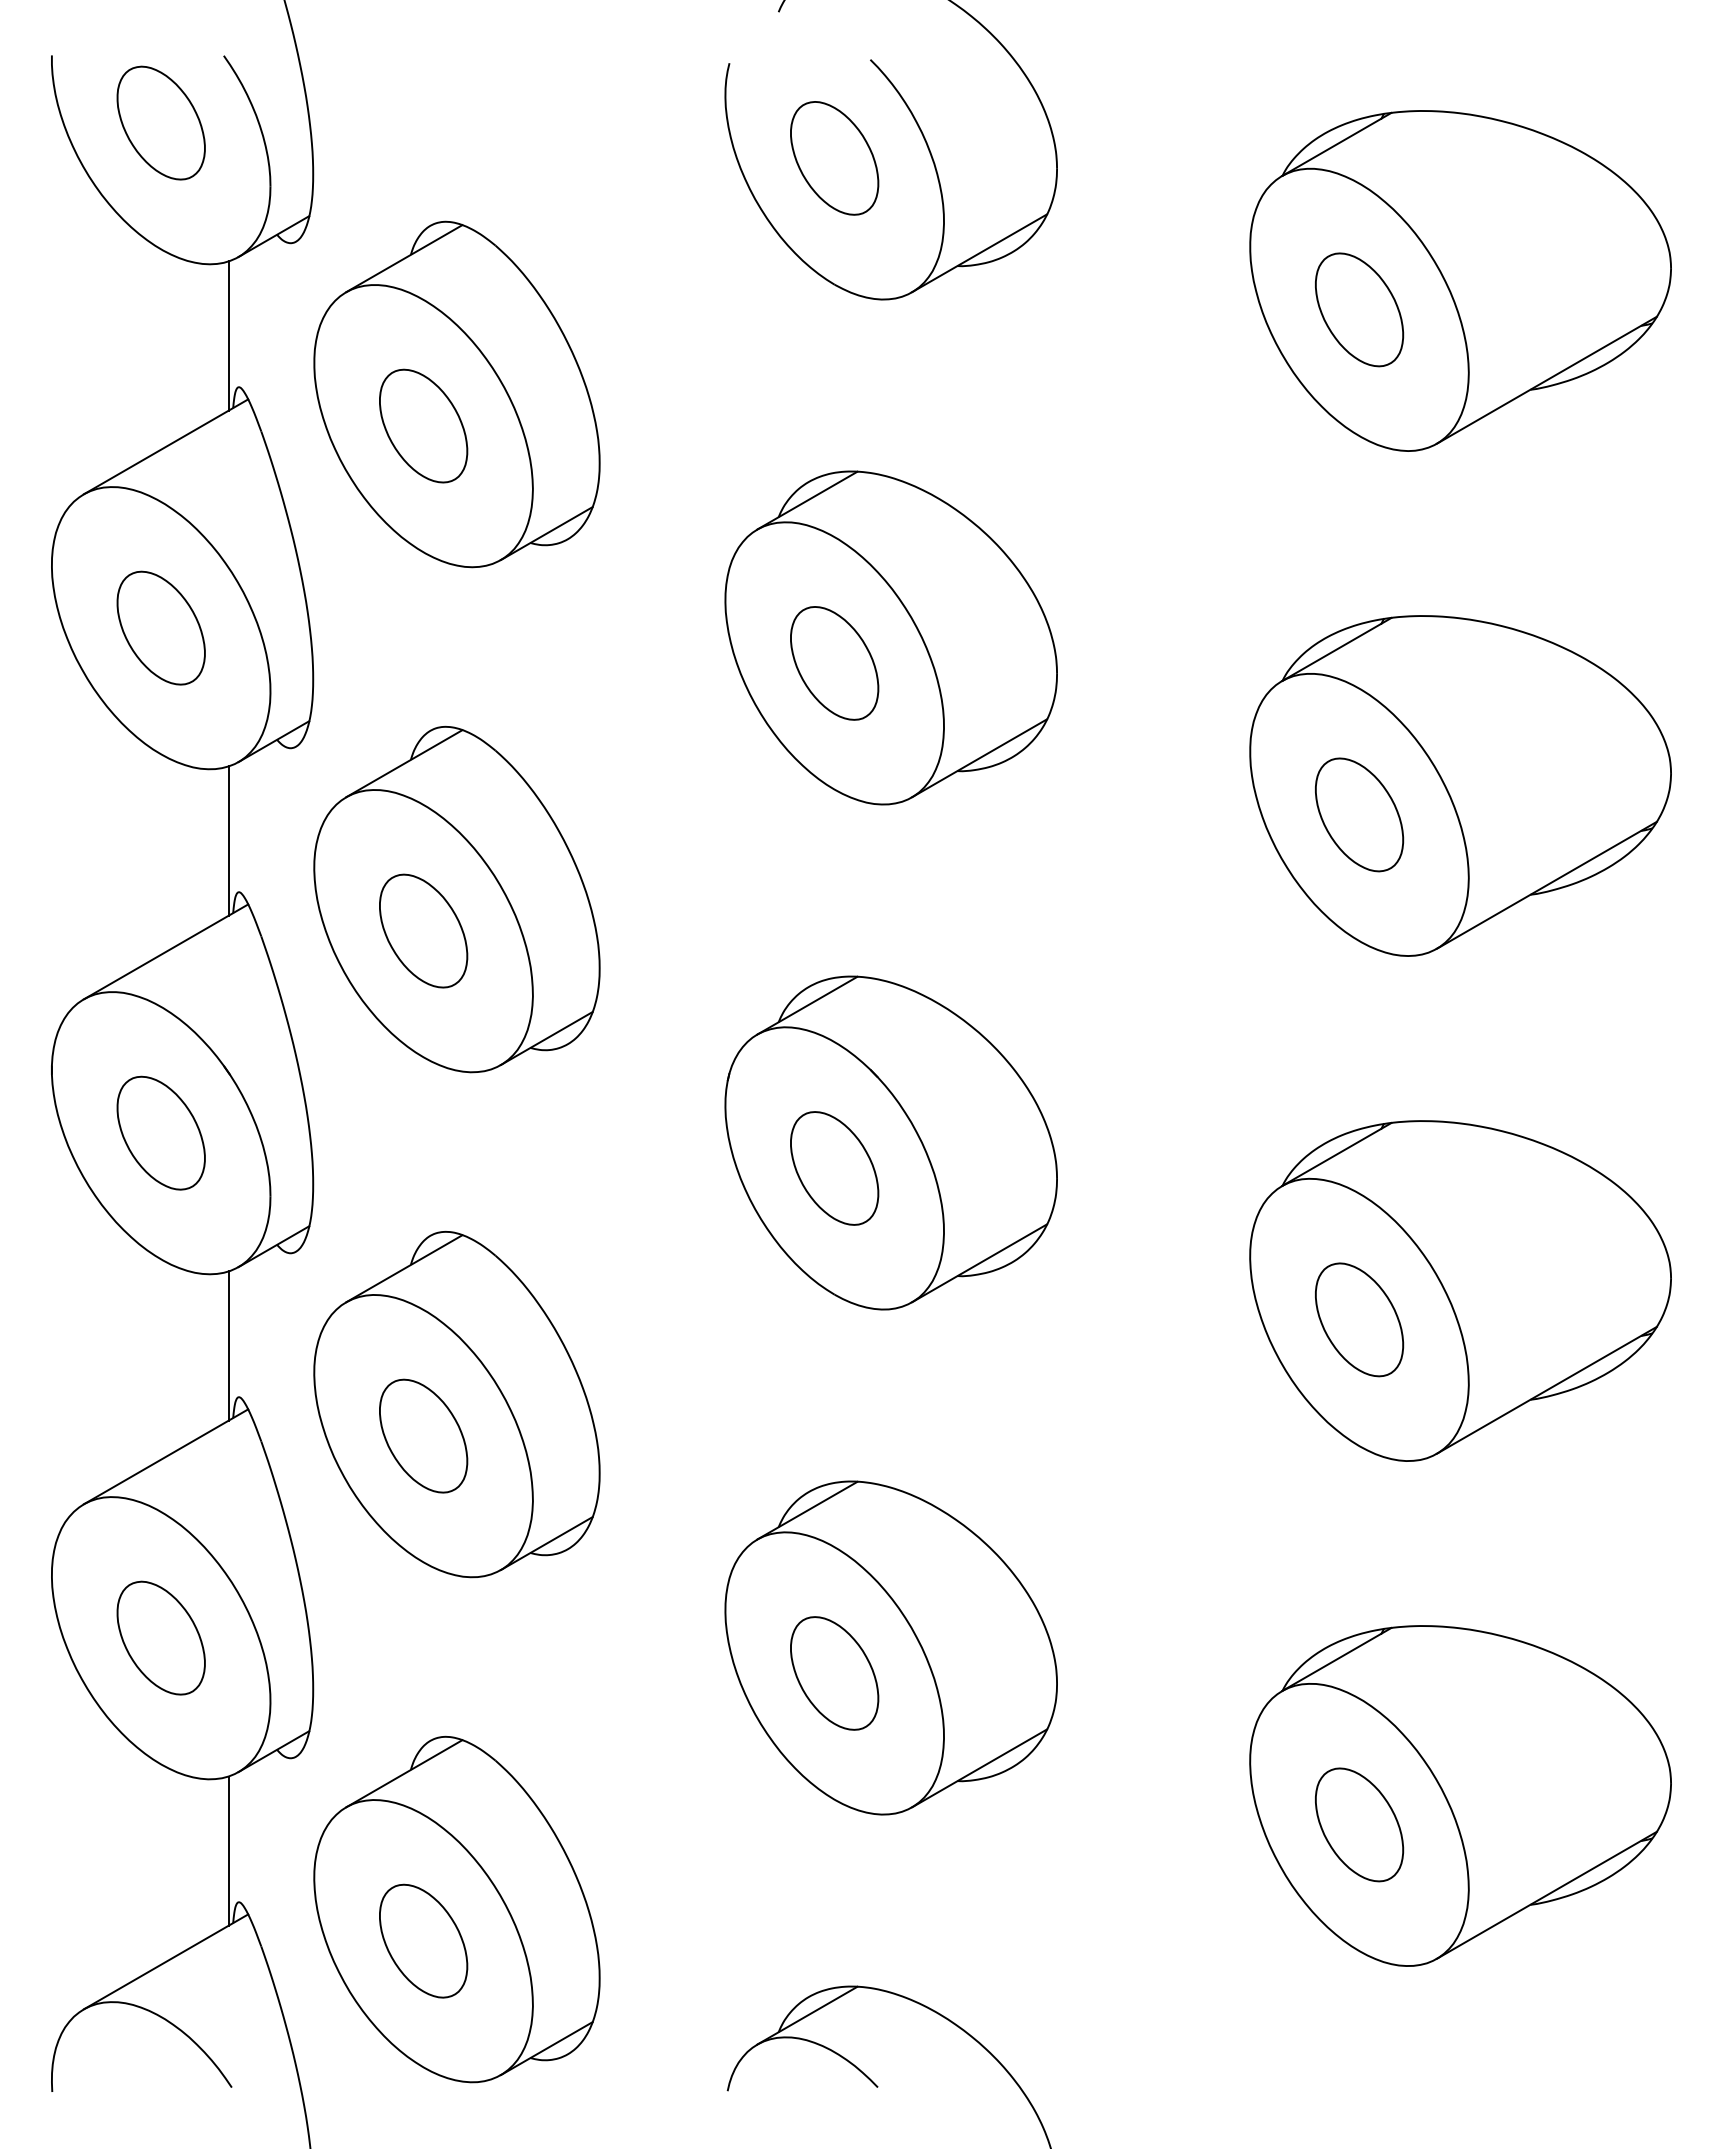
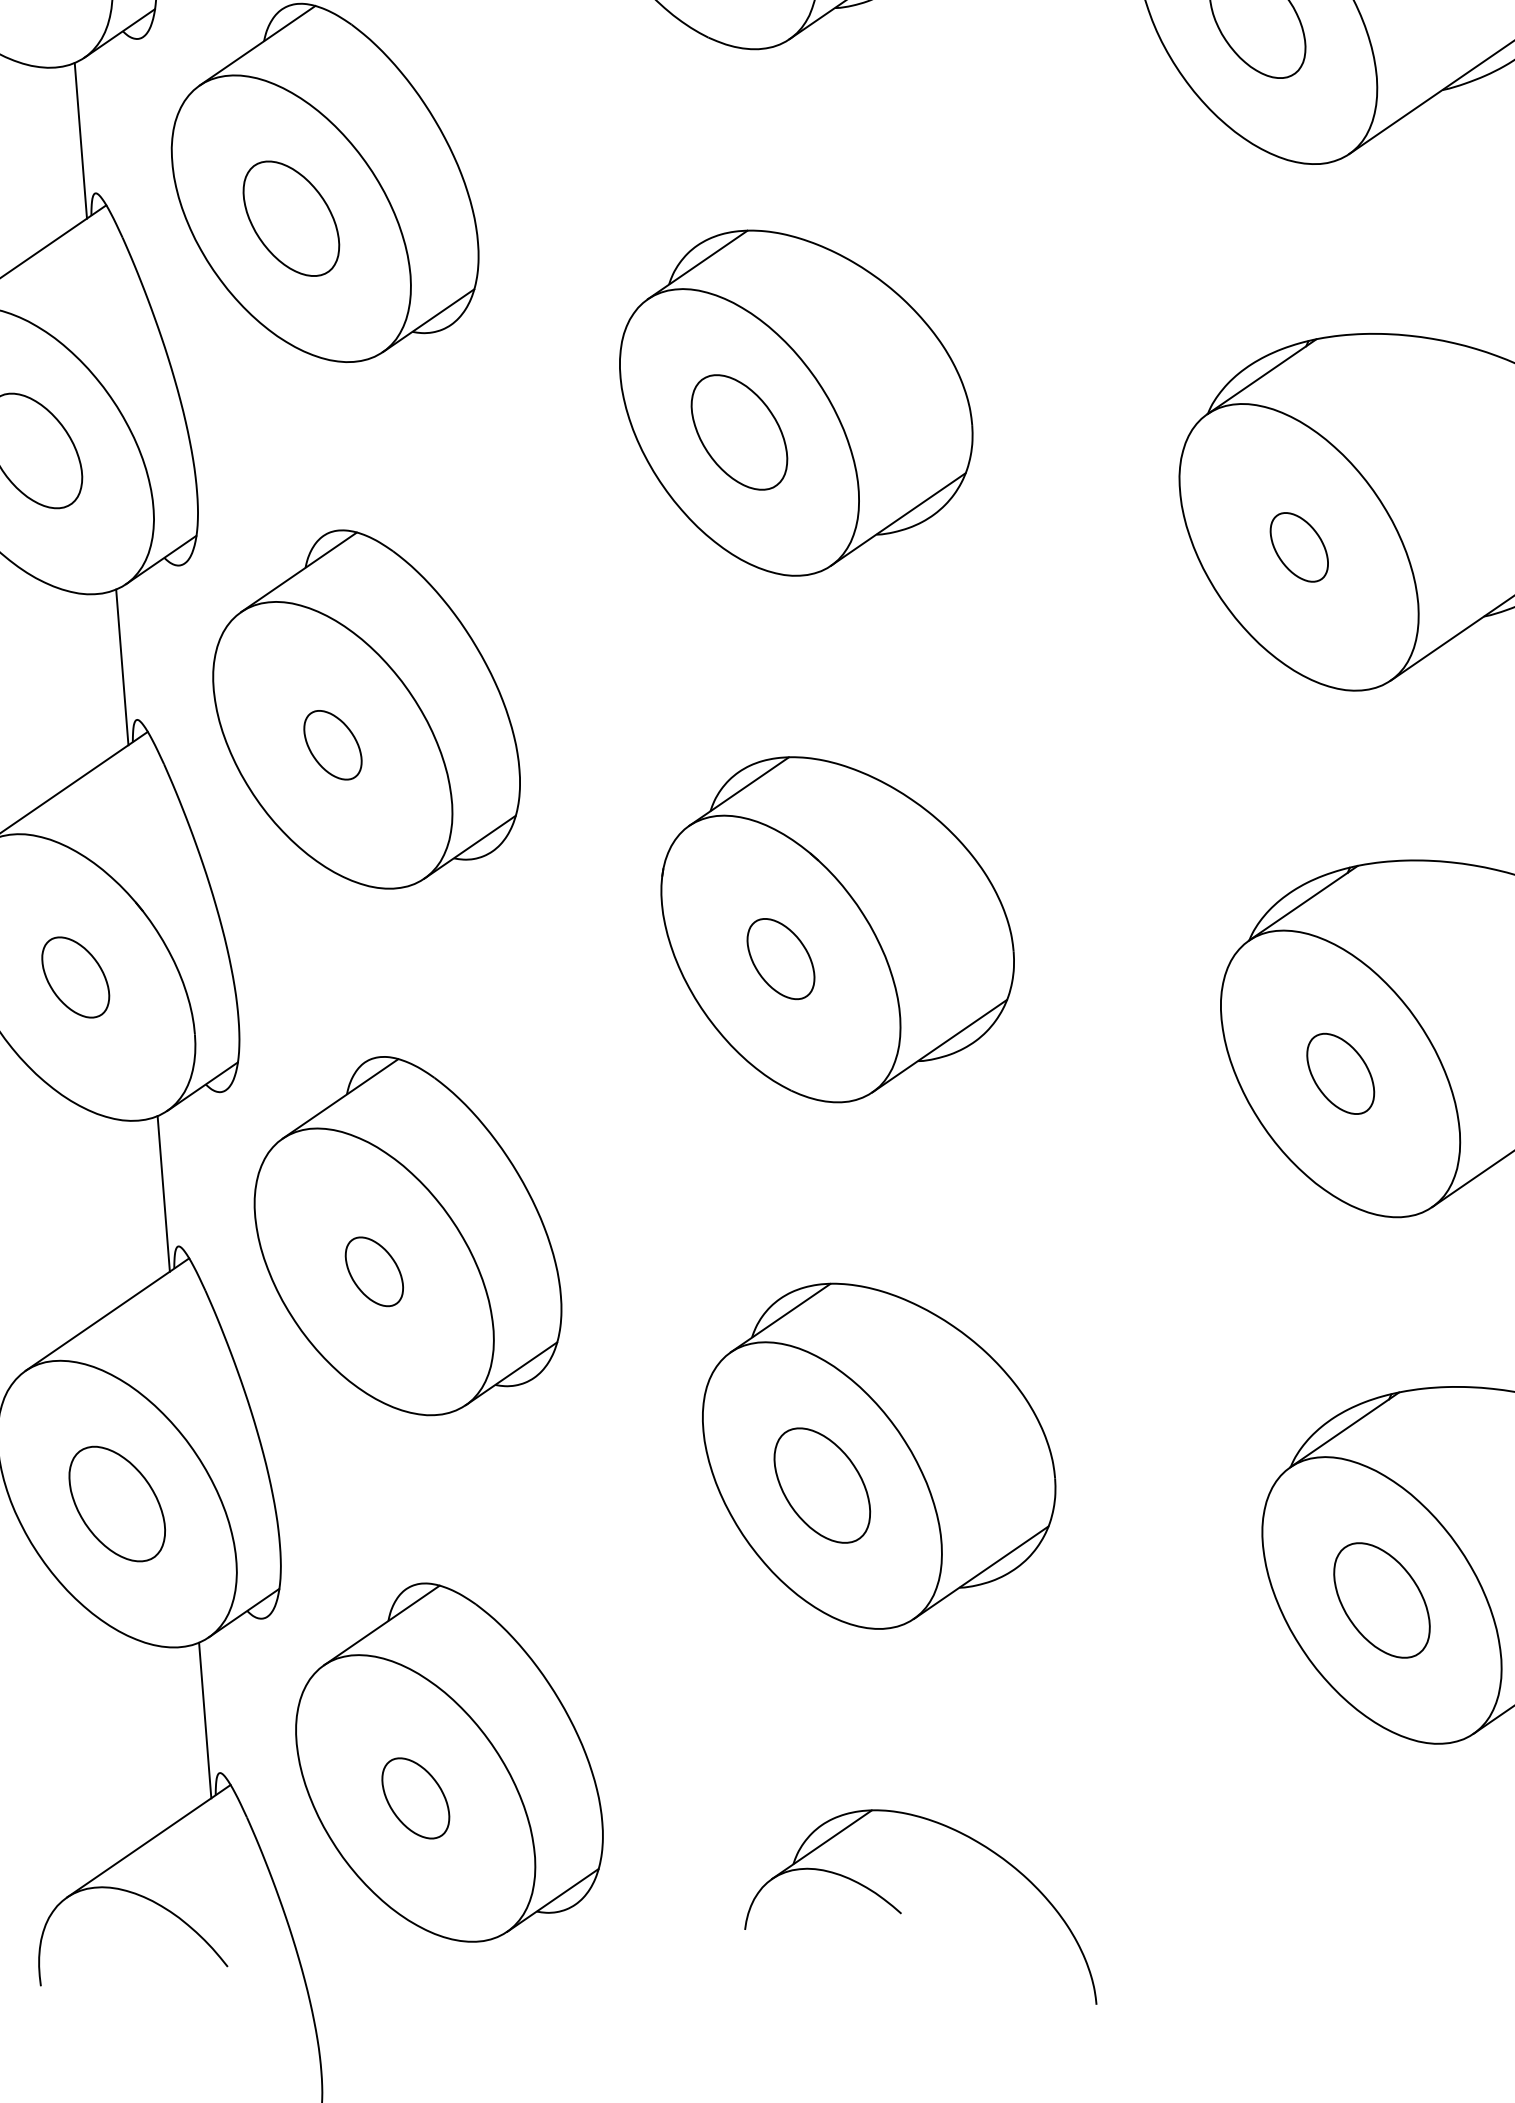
part: (1359, 814) -> (1299, 546), size x0.6
part: (423, 930) -> (332, 744), size x0.6
part: (160, 1132) -> (75, 976), size x0.7
part: (834, 1168) -> (780, 959), size x0.7
part: (1359, 1319) -> (1340, 1073), size x0.7
part: (423, 1435) -> (374, 1271), size x0.6
part: (423, 1940) -> (415, 1797), size x0.7

